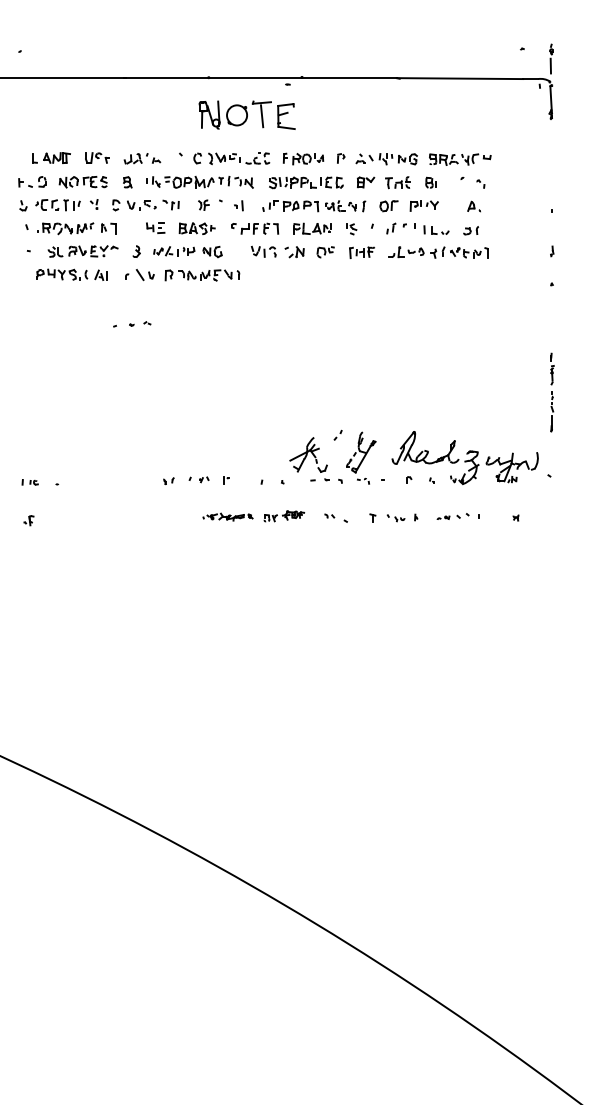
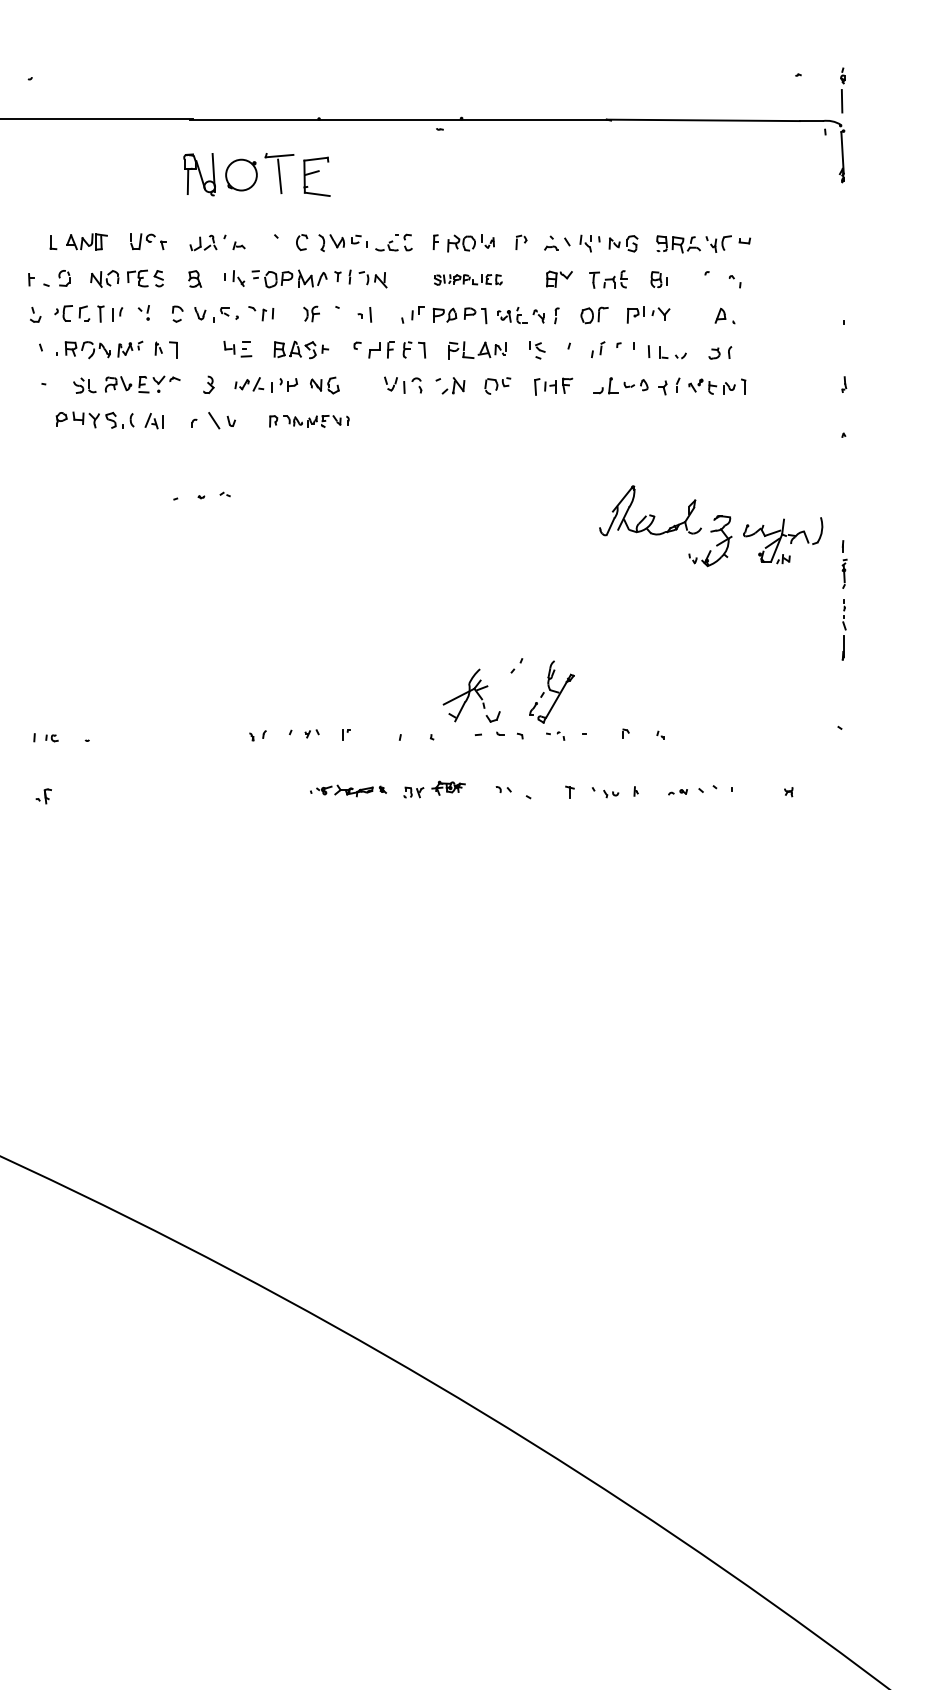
part: (246, 114) -> (255, 173), moved
part: (306, 182) -> (468, 279), size x0.6
part: (202, 275) -> (309, 421), size x0.7
part: (464, 458) -> (710, 526), moved

